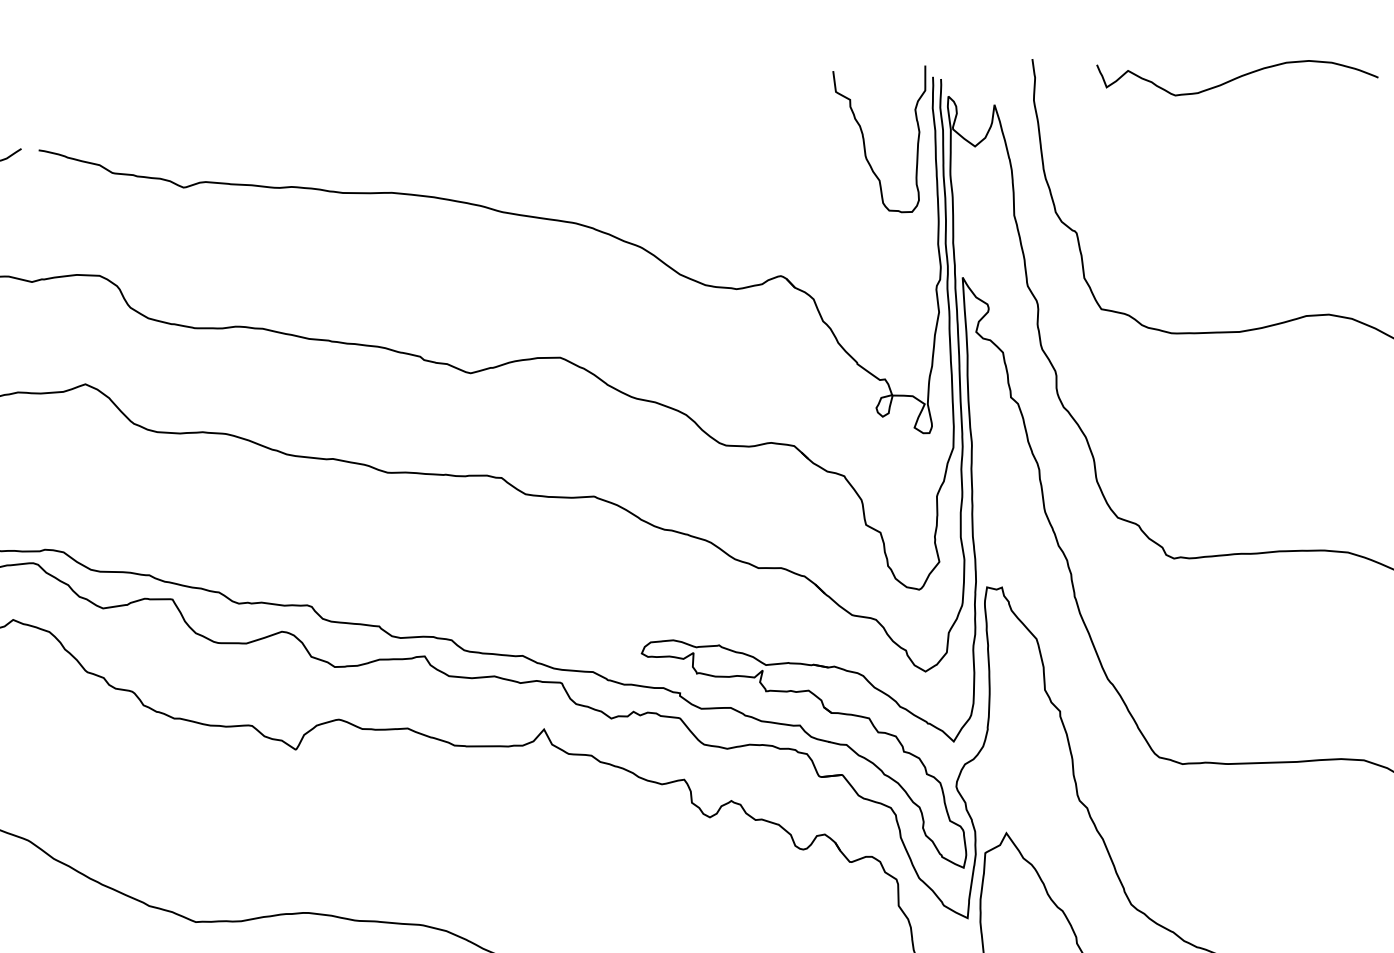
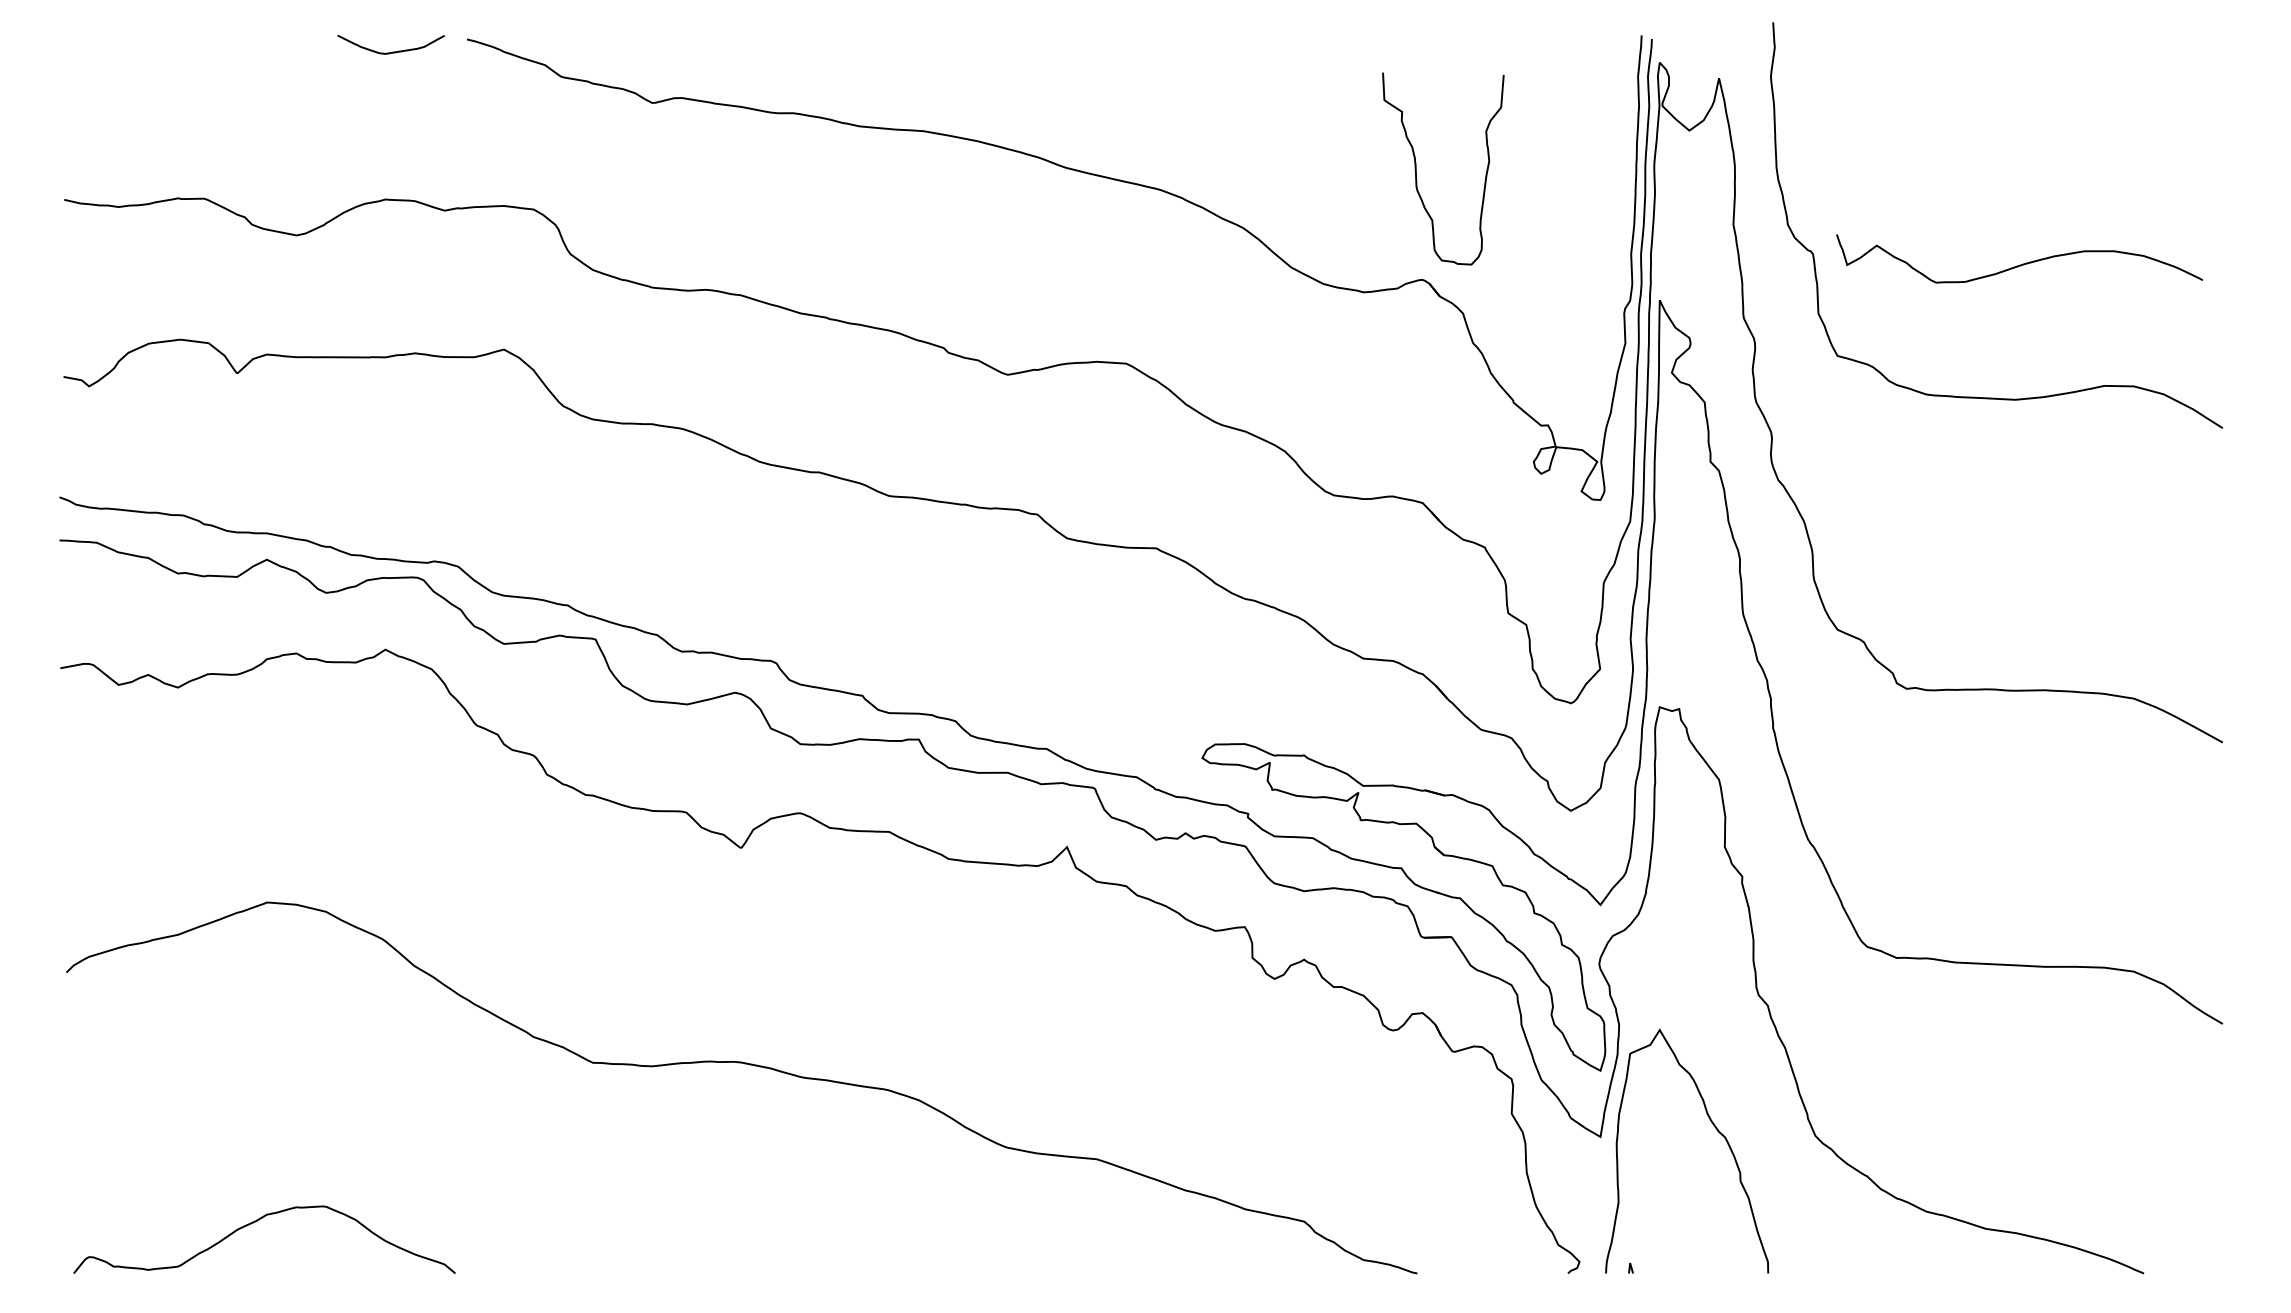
curve: (1240, 75) -> (2022, 263), moved
curve: (864, 142) -> (1416, 168), moved

